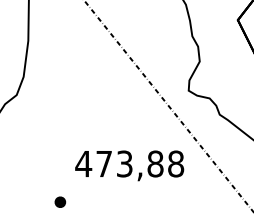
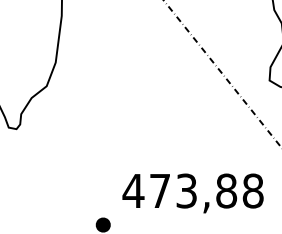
text: (129, 165) -> (192, 192), moved

